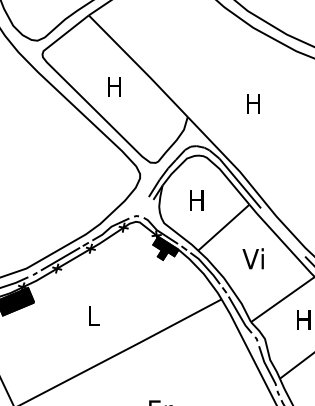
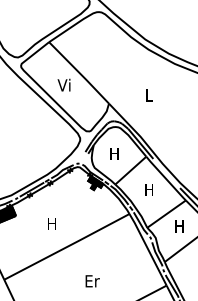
text: (112, 85) -> (63, 84), H -> Vi
text: (253, 103) -> (148, 95), H -> L
text: (253, 258) -> (148, 189), Vi -> H
text: (92, 315) -> (51, 223), L -> H

